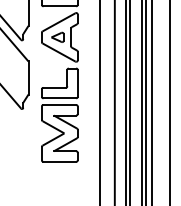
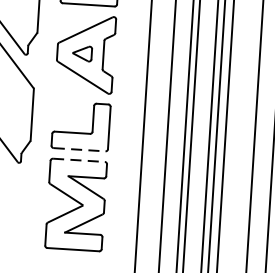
line: (60, 98) -> (80, 150), solid -> dashed
line: (60, 105) -> (79, 161), solid -> dashed

